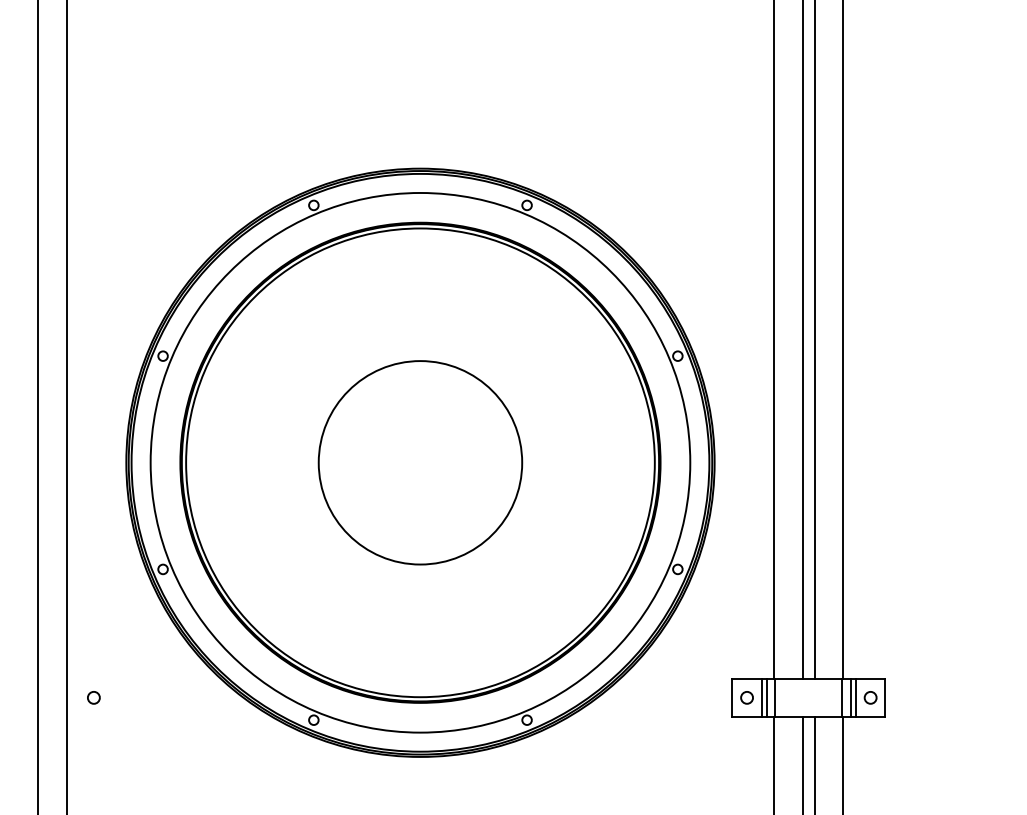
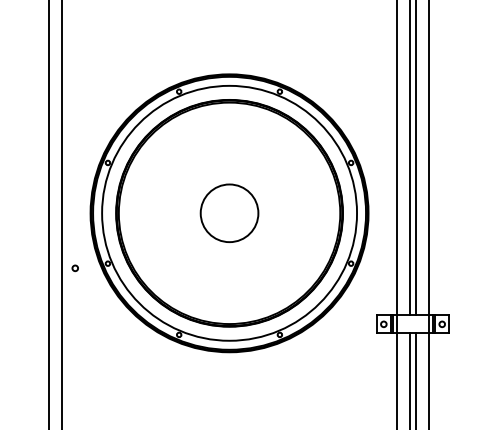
circle: (420, 463) -> (229, 213), size x0.6
circle: (92, 698) -> (74, 268), moved

